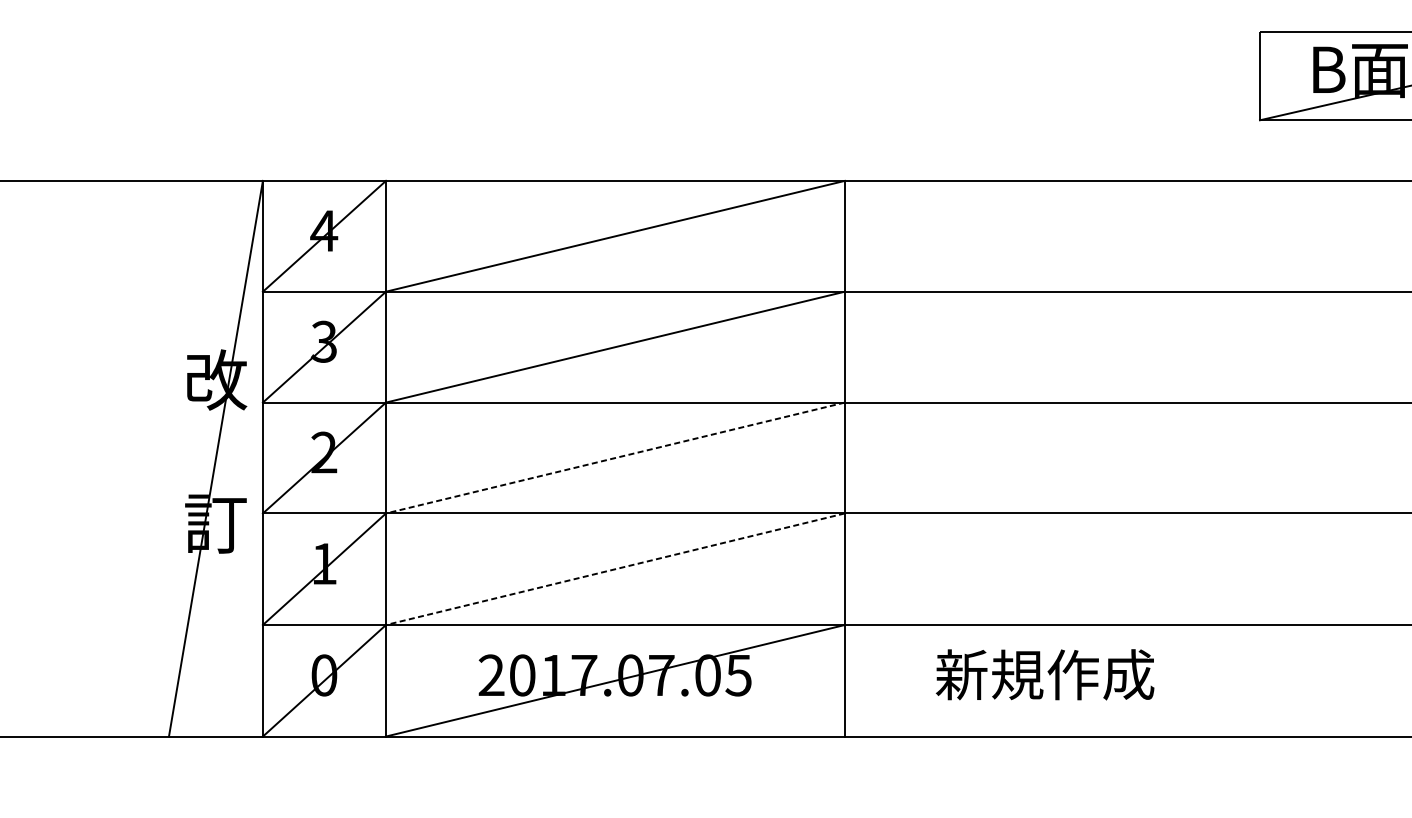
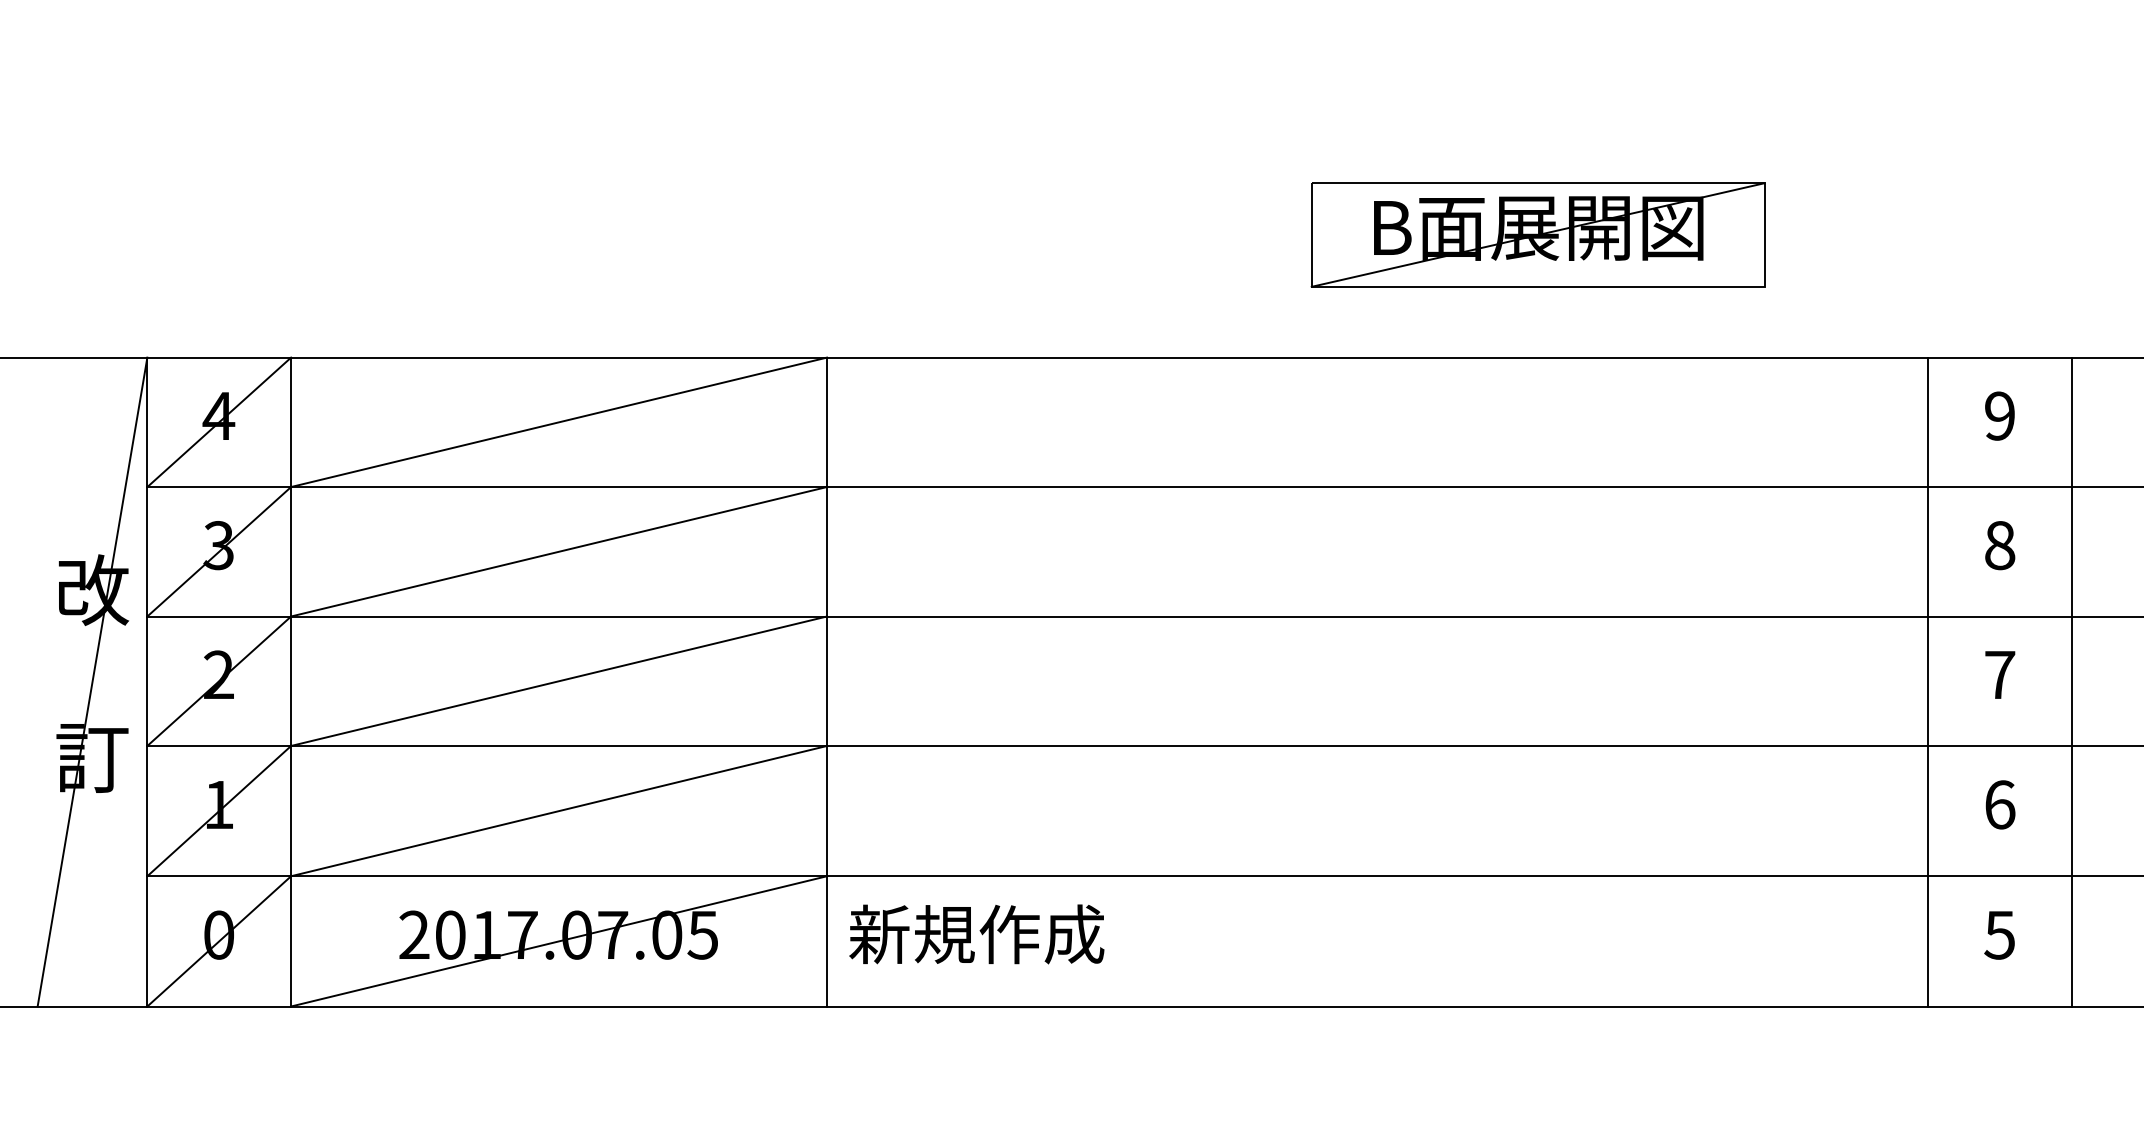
line: (615, 458) -> (559, 681), dashed -> solid
line: (615, 569) -> (559, 811), dashed -> solid
text: (1044, 674) -> (976, 934), moved

